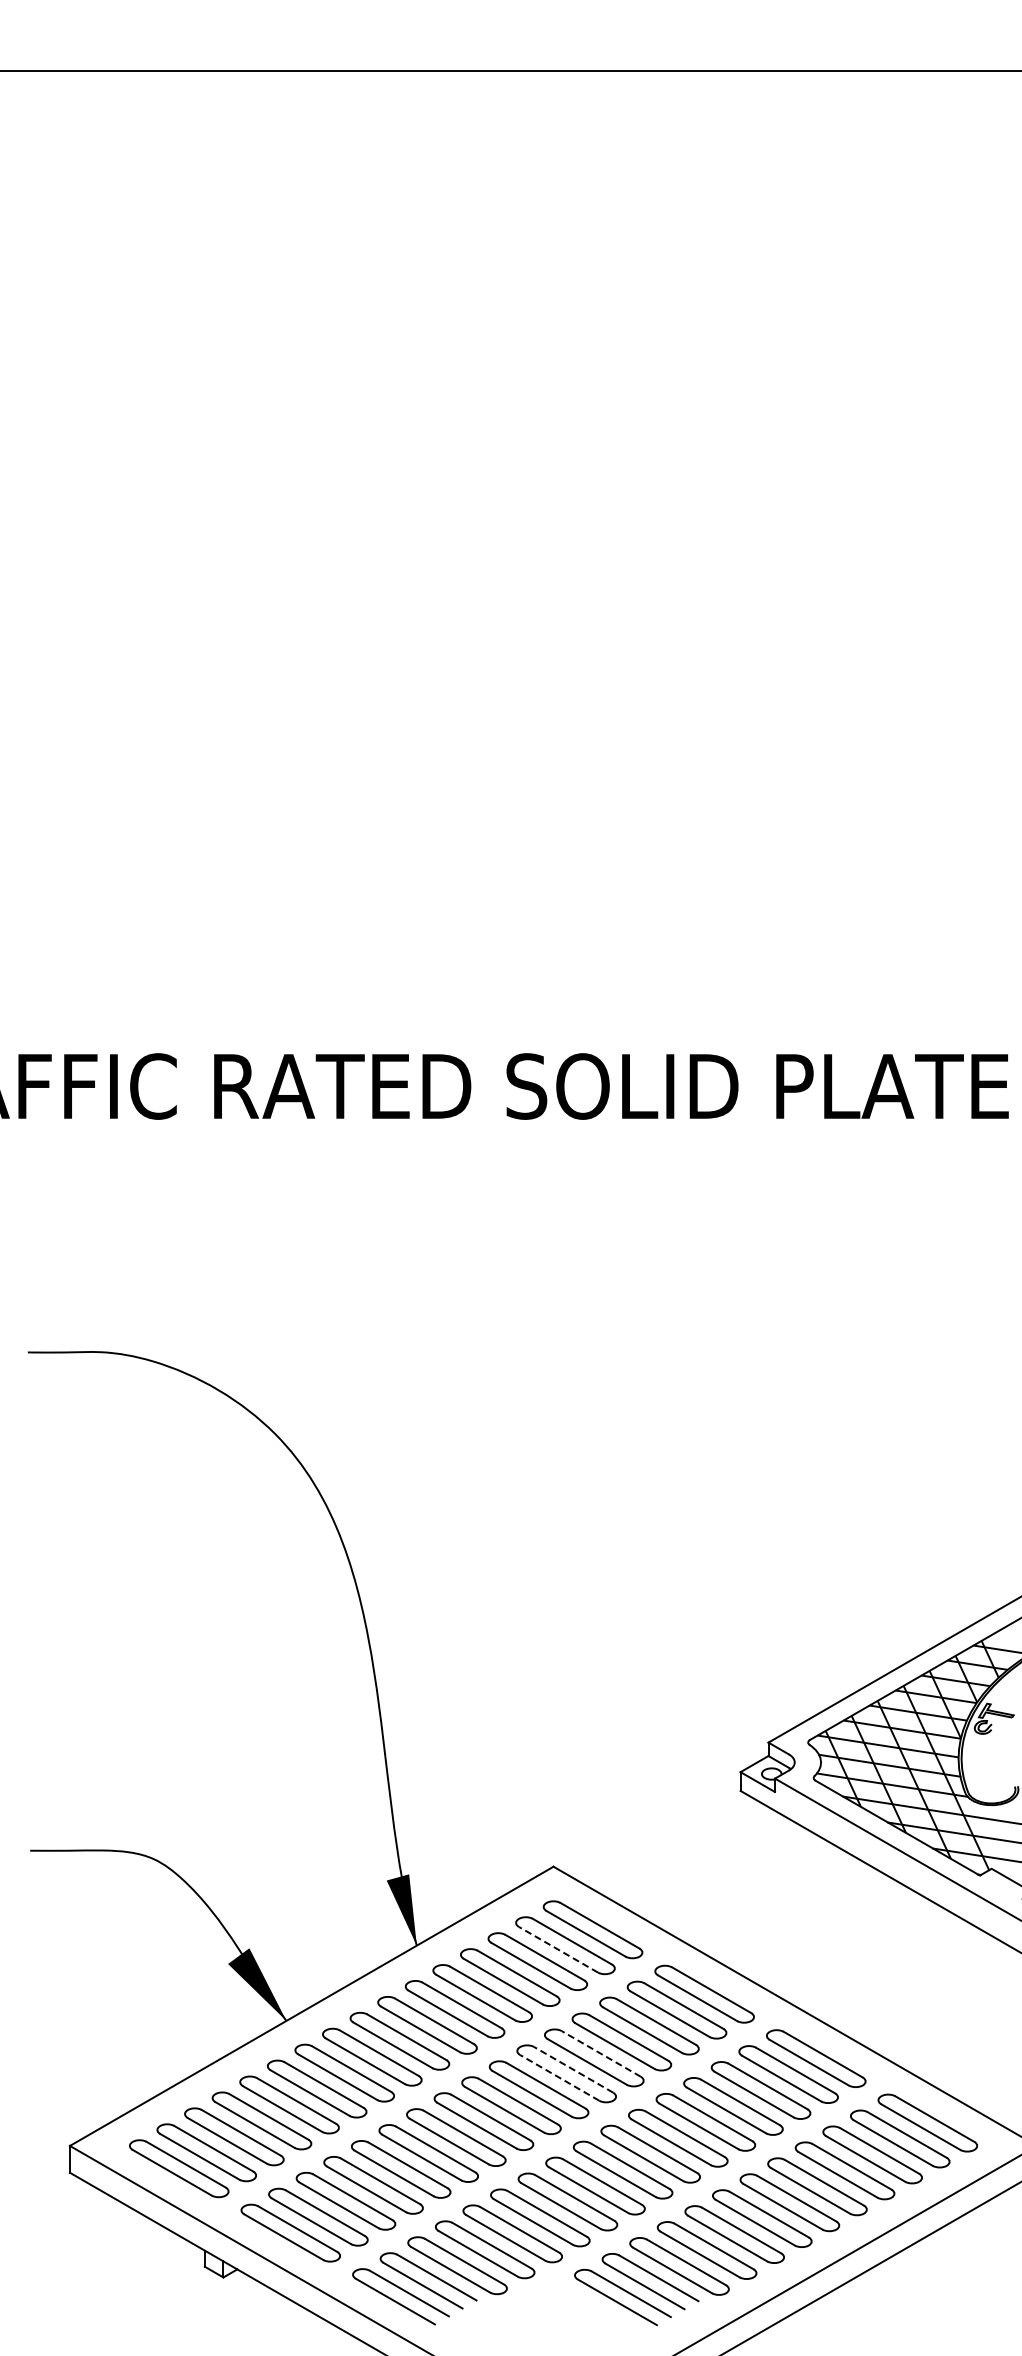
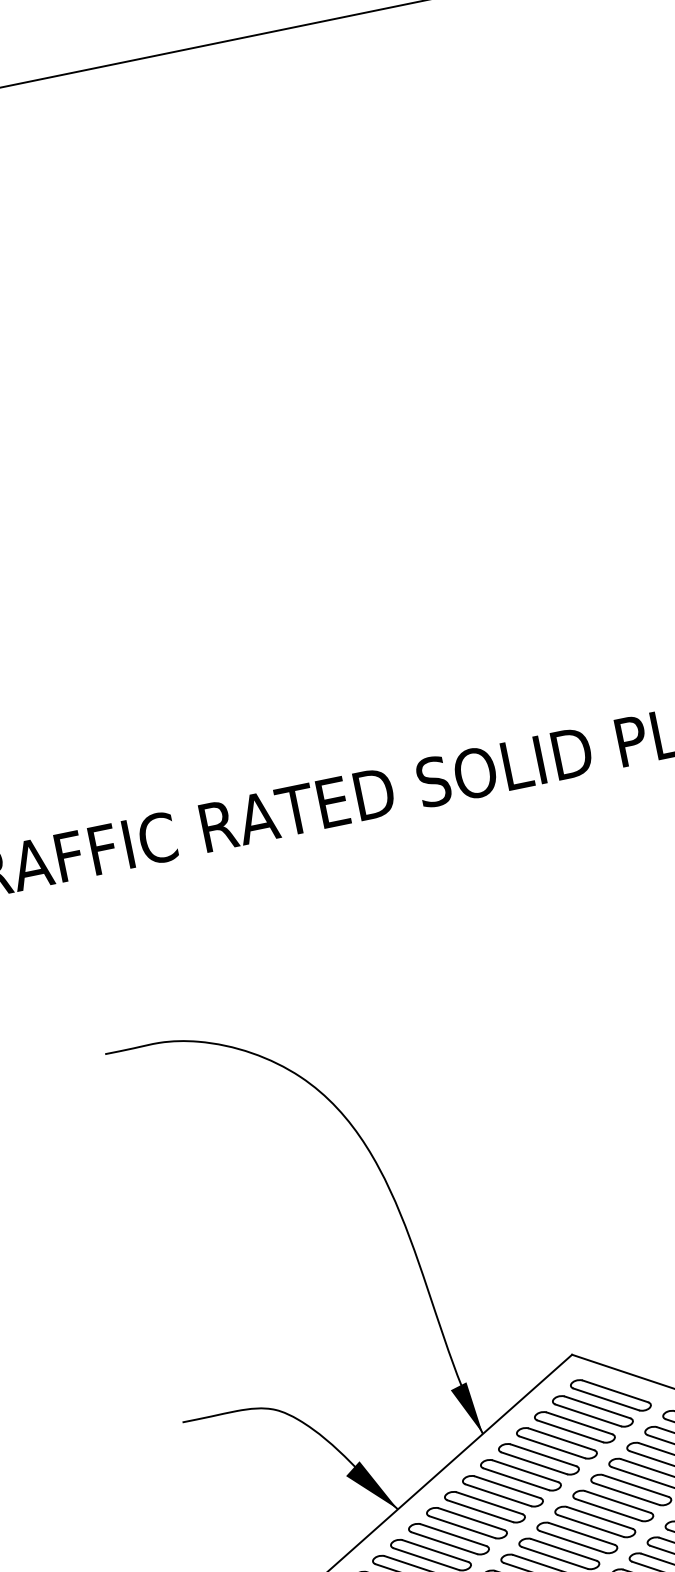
line: (558, 1949) -> (588, 1415), dashed -> solid
line: (601, 2053) -> (635, 1485), dashed -> solid
line: (573, 2069) -> (617, 1501), dashed -> solid
line: (559, 2077) -> (608, 1509), dashed -> solid

